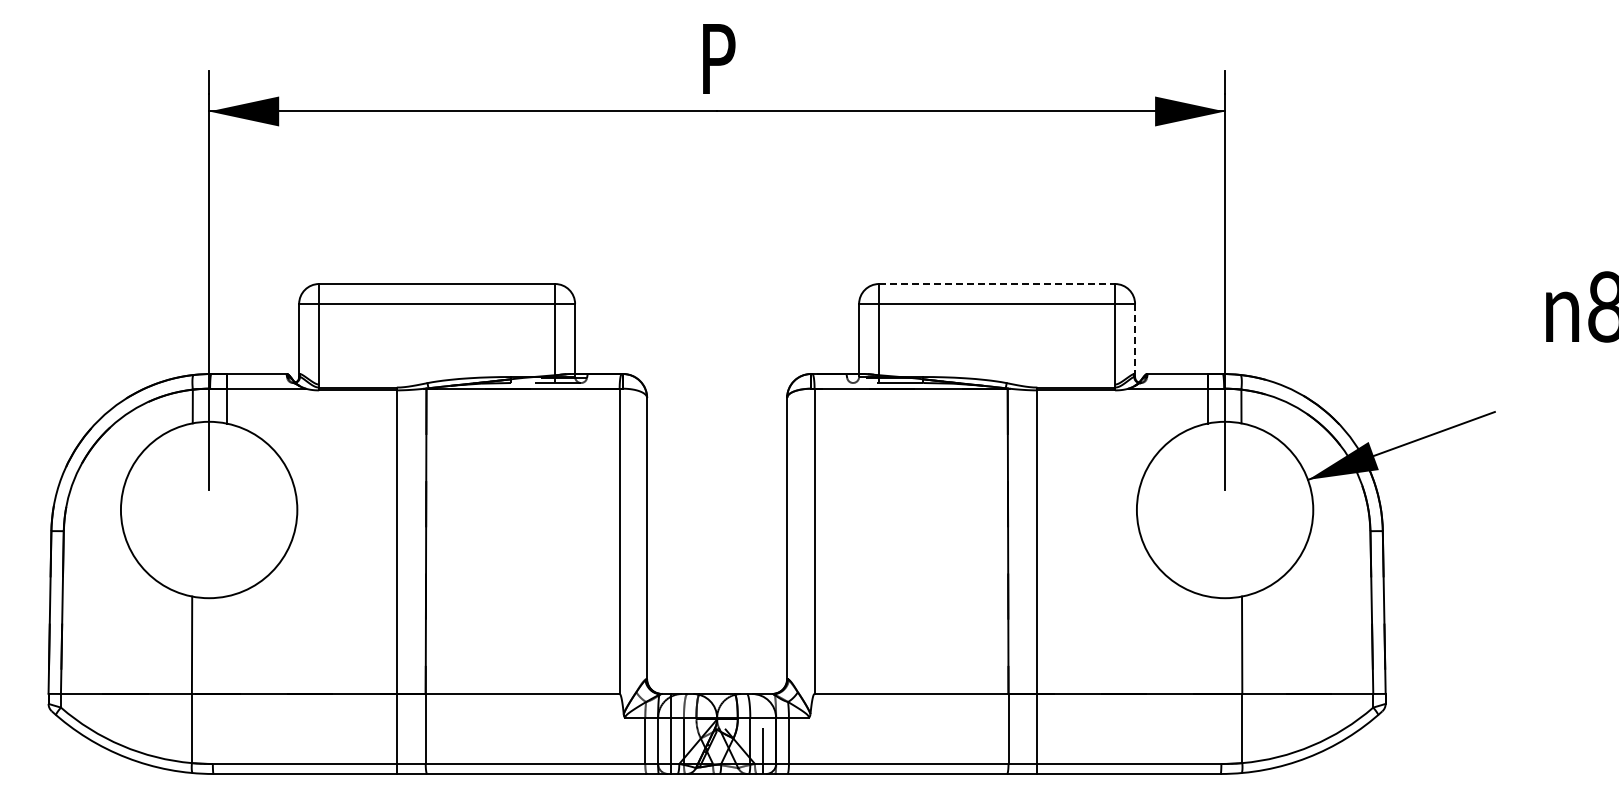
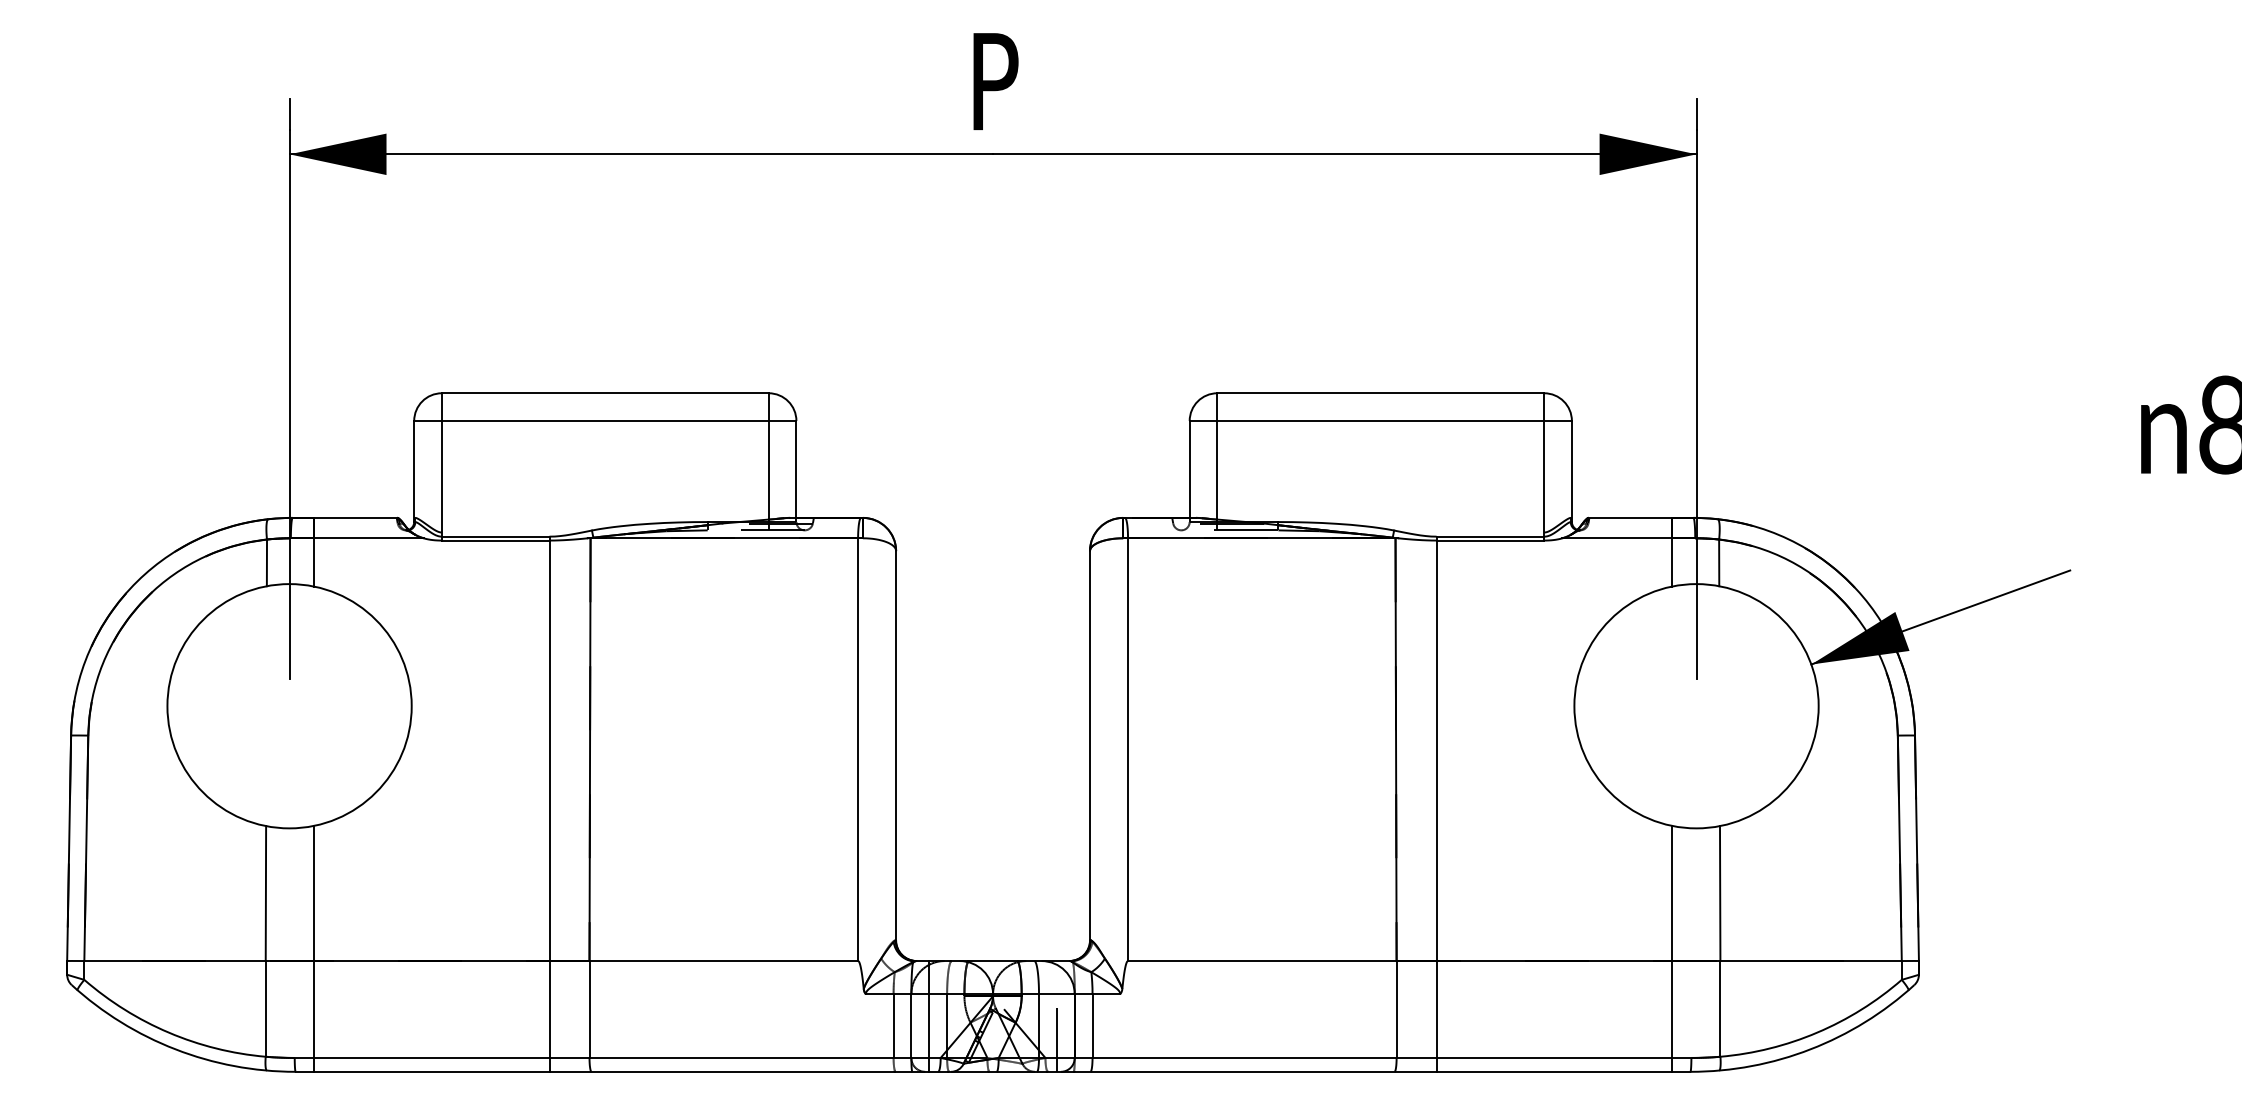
line: (997, 284) -> (1381, 393), dashed -> solid
line: (1135, 341) -> (1572, 472), dashed -> solid
line: (226, 684) -> (313, 947), added
line: (1207, 684) -> (1672, 947), added

